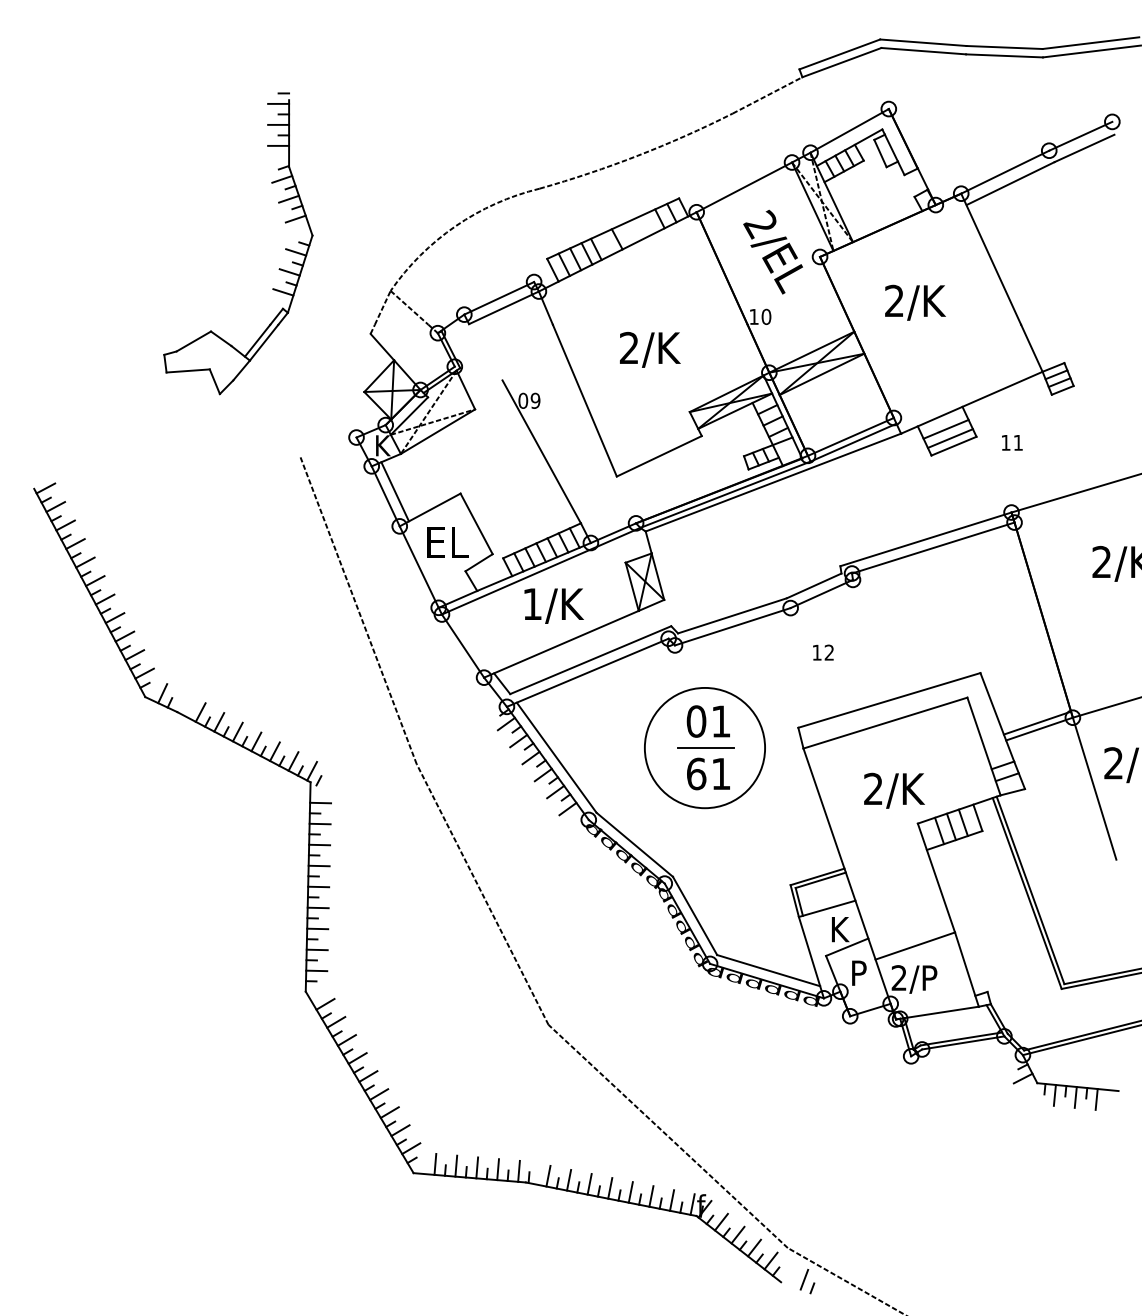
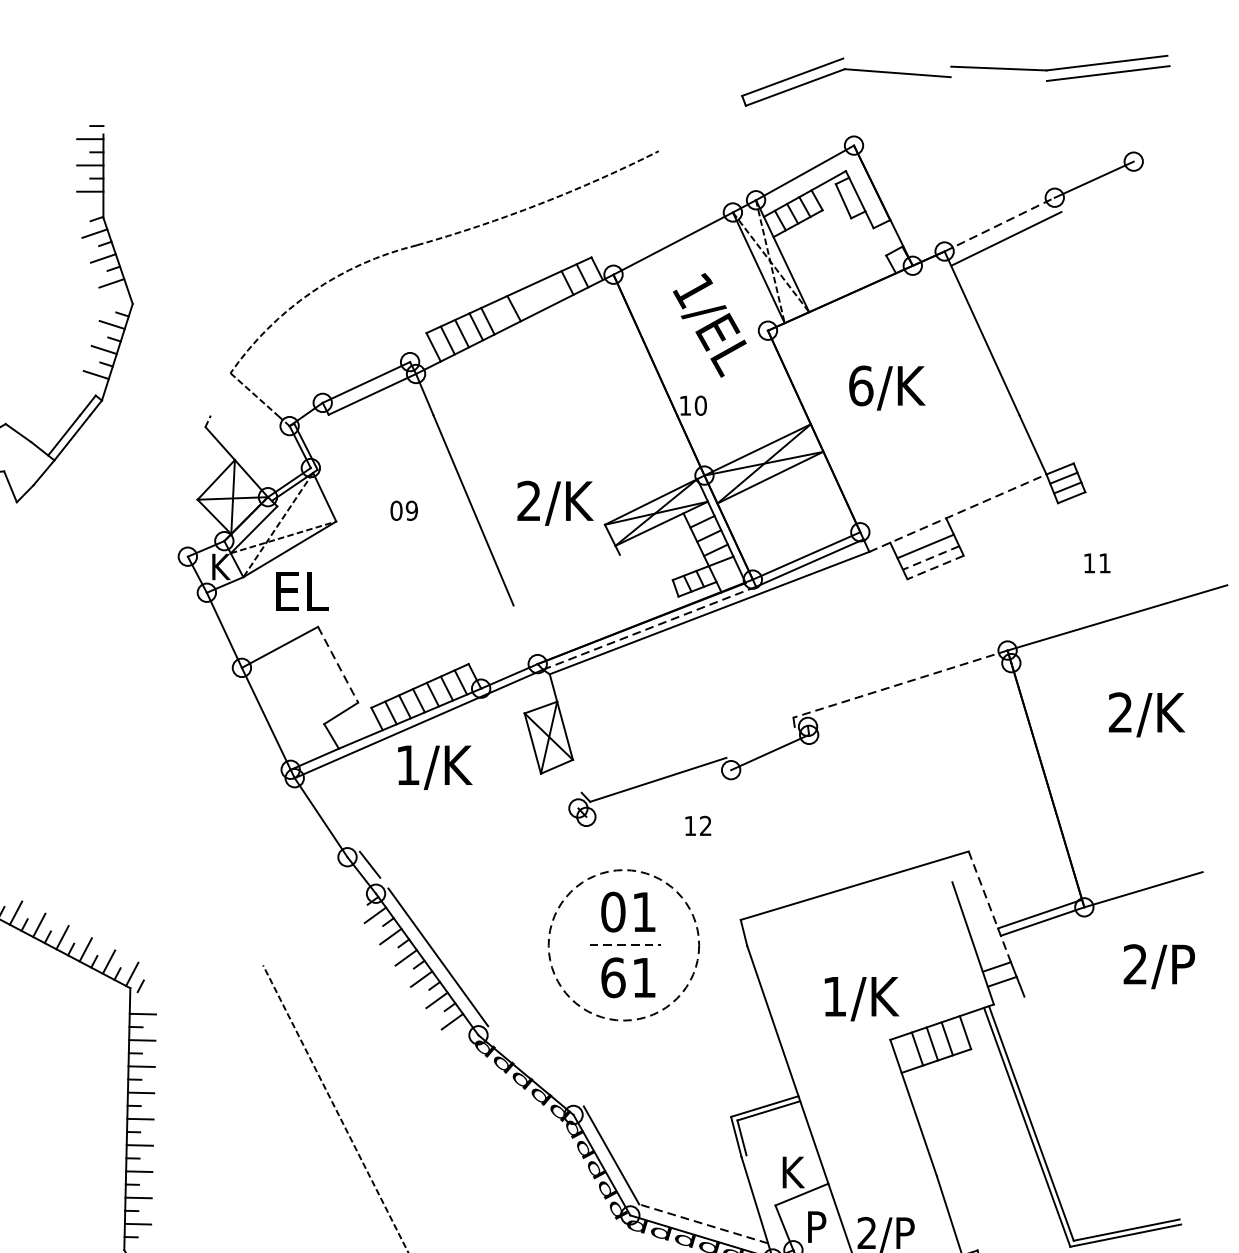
line: (923, 42) -> (897, 62), removed
line: (1004, 55) -> (998, 78), removed
line: (767, 95) -> (702, 128), removed
line: (1084, 148) -> (1098, 194), removed
line: (1005, 172) -> (1000, 225), solid -> dashed
text: (759, 224) -> (692, 290), 2/EL -> 1/EL
text: (894, 300) -> (861, 385), 2/K -> 6/K
line: (382, 307) -> (220, 393), removed
text: (650, 349) -> (555, 502), moved
line: (972, 402) -> (958, 512), solid -> dashed
line: (949, 438) -> (929, 557), solid -> dashed
text: (1012, 442) -> (1097, 562), moved
line: (953, 446) -> (934, 567), solid -> dashed
line: (541, 451) -> (419, 574), removed
line: (658, 456) -> (565, 580), removed
line: (395, 491) -> (236, 624), removed
line: (725, 494) -> (649, 627), solid -> dashed
line: (476, 524) -> (337, 665), solid -> dashed
line: (925, 539) -> (899, 684), solid -> dashed
text: (447, 542) -> (301, 591), moved
line: (933, 547) -> (909, 694), removed
line: (813, 585) -> (759, 741), removed
line: (358, 610) -> (190, 773), removed
line: (732, 626) -> (658, 793), removed
line: (561, 643) -> (444, 814), removed
text: (823, 652) -> (698, 825), moved
line: (590, 660) -> (480, 835), removed
line: (587, 672) -> (476, 850), removed
line: (997, 717) -> (990, 907), solid -> dashed
line: (885, 722) -> (849, 913), removed
circle: (704, 747) -> (623, 944), solid -> dashed
line: (706, 748) -> (625, 945), solid -> dashed
text: (873, 788) -> (834, 995), 2/K -> 1/K
line: (1094, 788) -> (1111, 995), removed
line: (1012, 792) -> (1008, 1000), removed
line: (634, 844) -> (535, 1066), removed
line: (826, 908) -> (776, 1146), removed
line: (915, 945) -> (887, 1192), removed
line: (768, 970) -> (703, 1223), solid -> dashed

